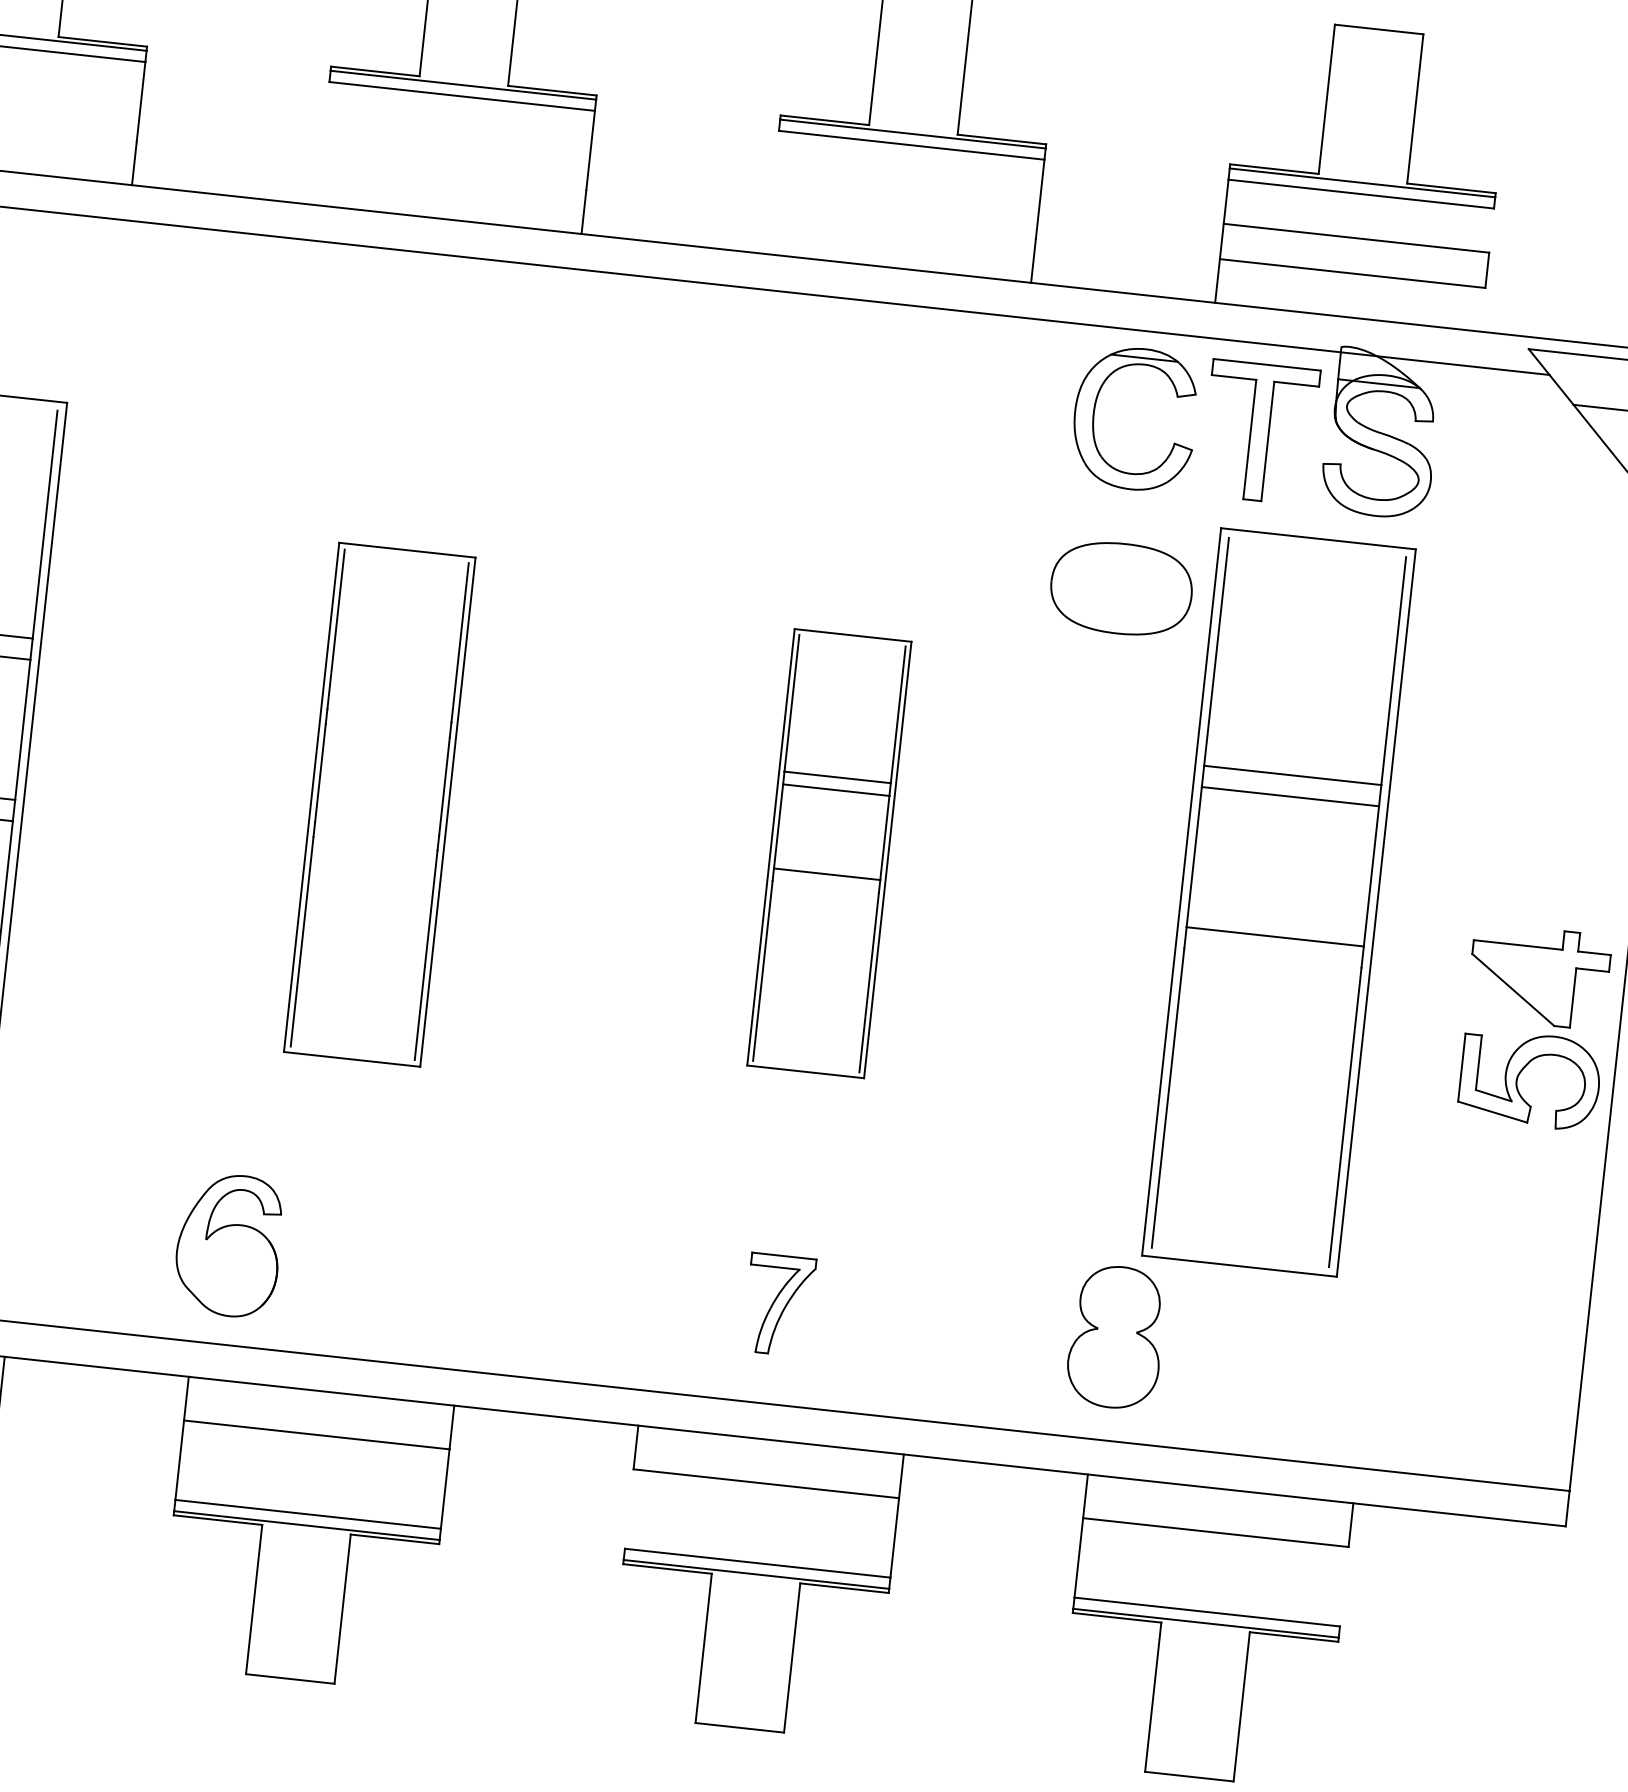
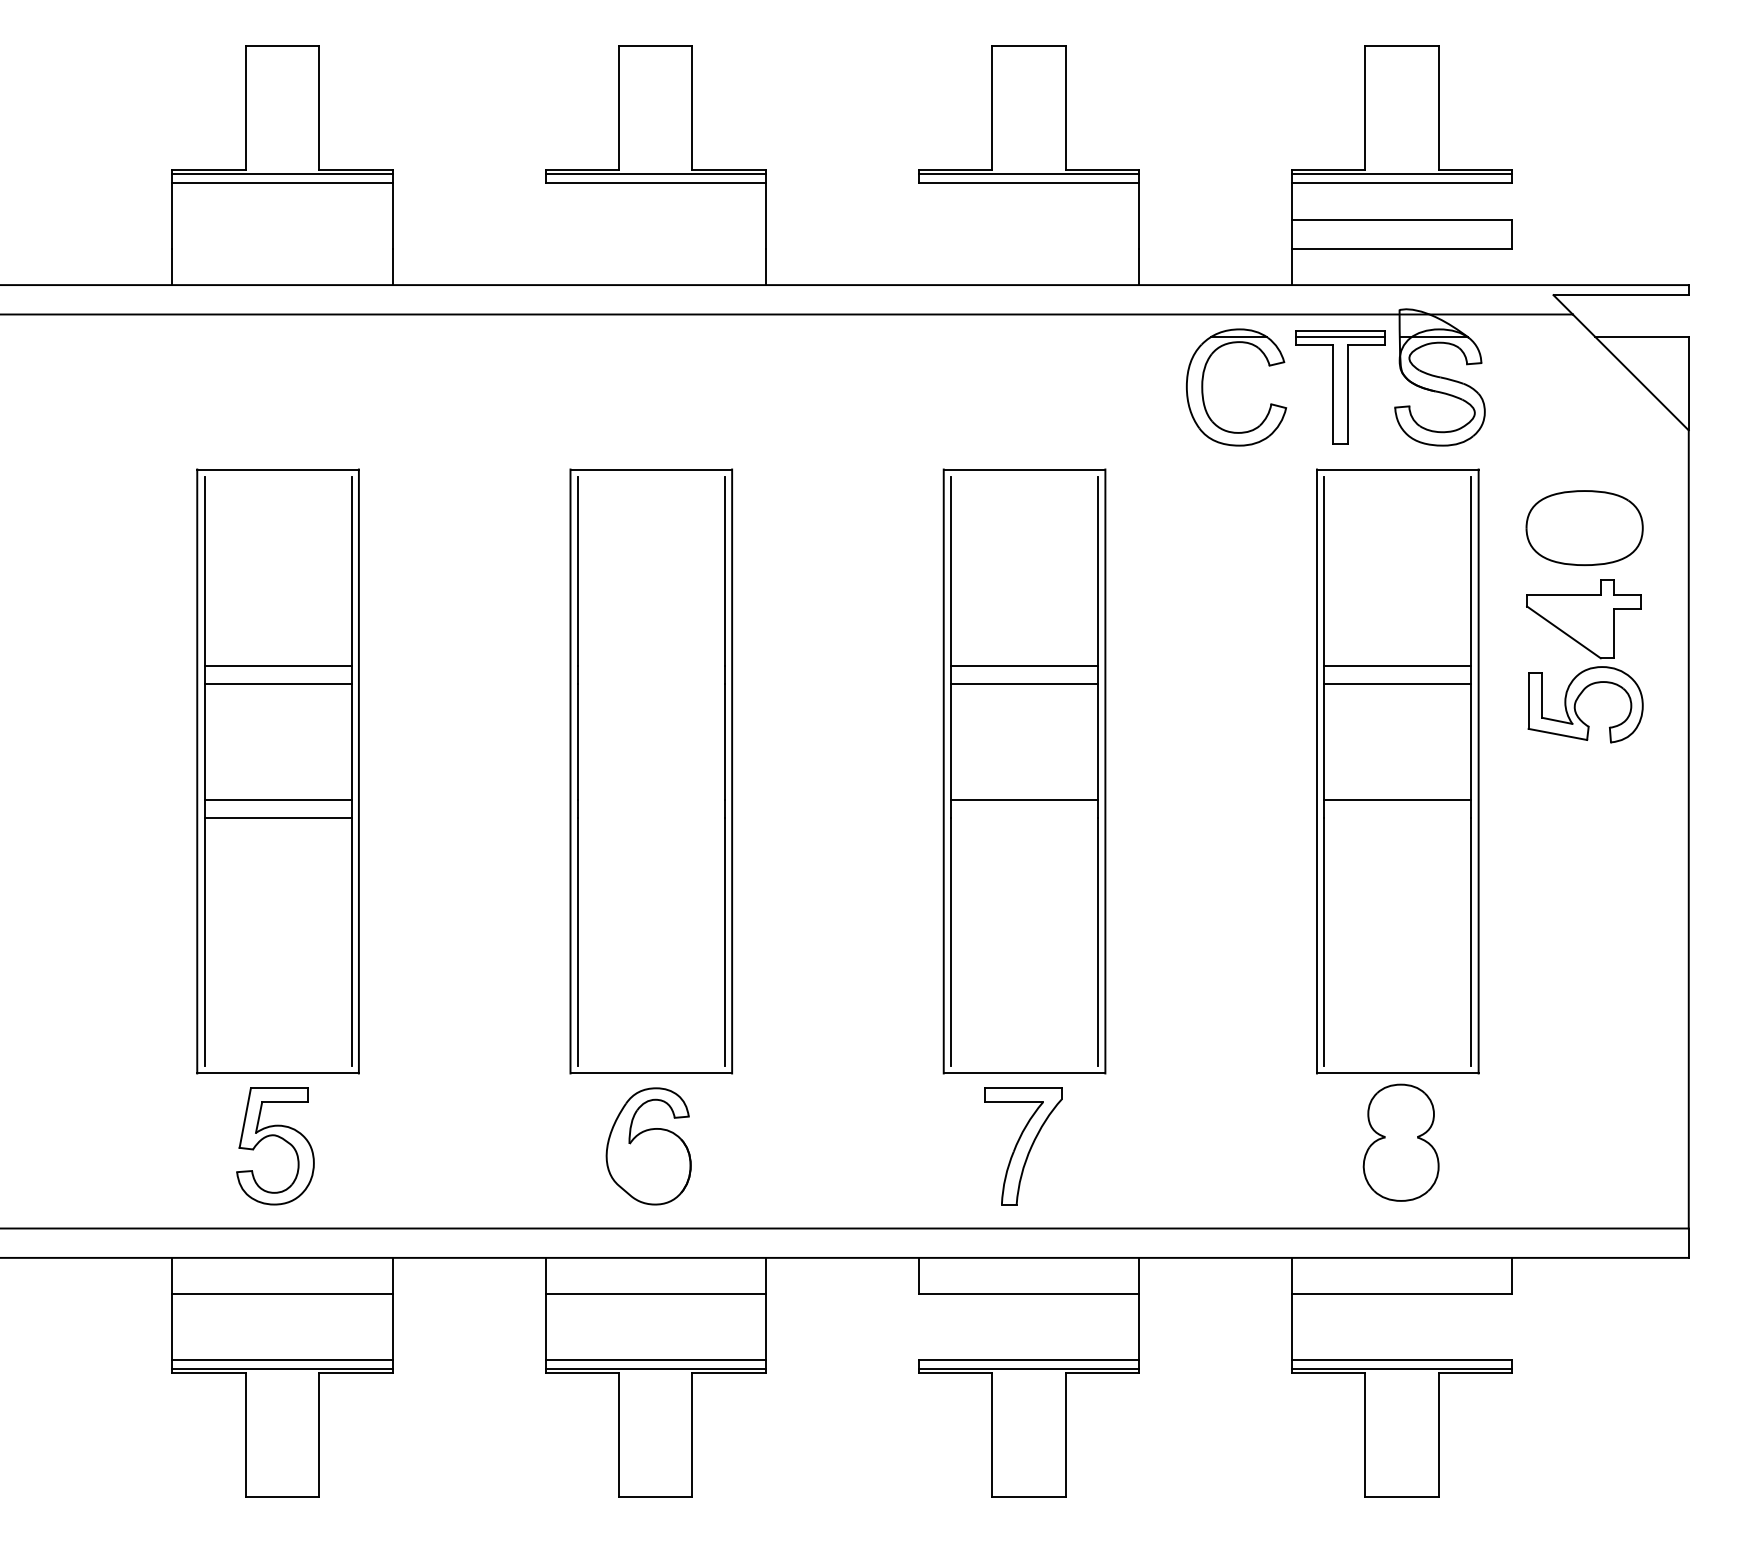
line: (1265, 370) -> (1339, 336), added
part: (1121, 589) -> (1584, 528), moved
part: (378, 804) -> (650, 771), size x1.43
part: (829, 853) -> (1024, 771), size x1.67
part: (1536, 1036) -> (1587, 668), moved
part: (228, 1245) -> (648, 1146), moved
part: (779, 1305) -> (1023, 1146), size x1.43
part: (1115, 1336) -> (1400, 1142), moved

